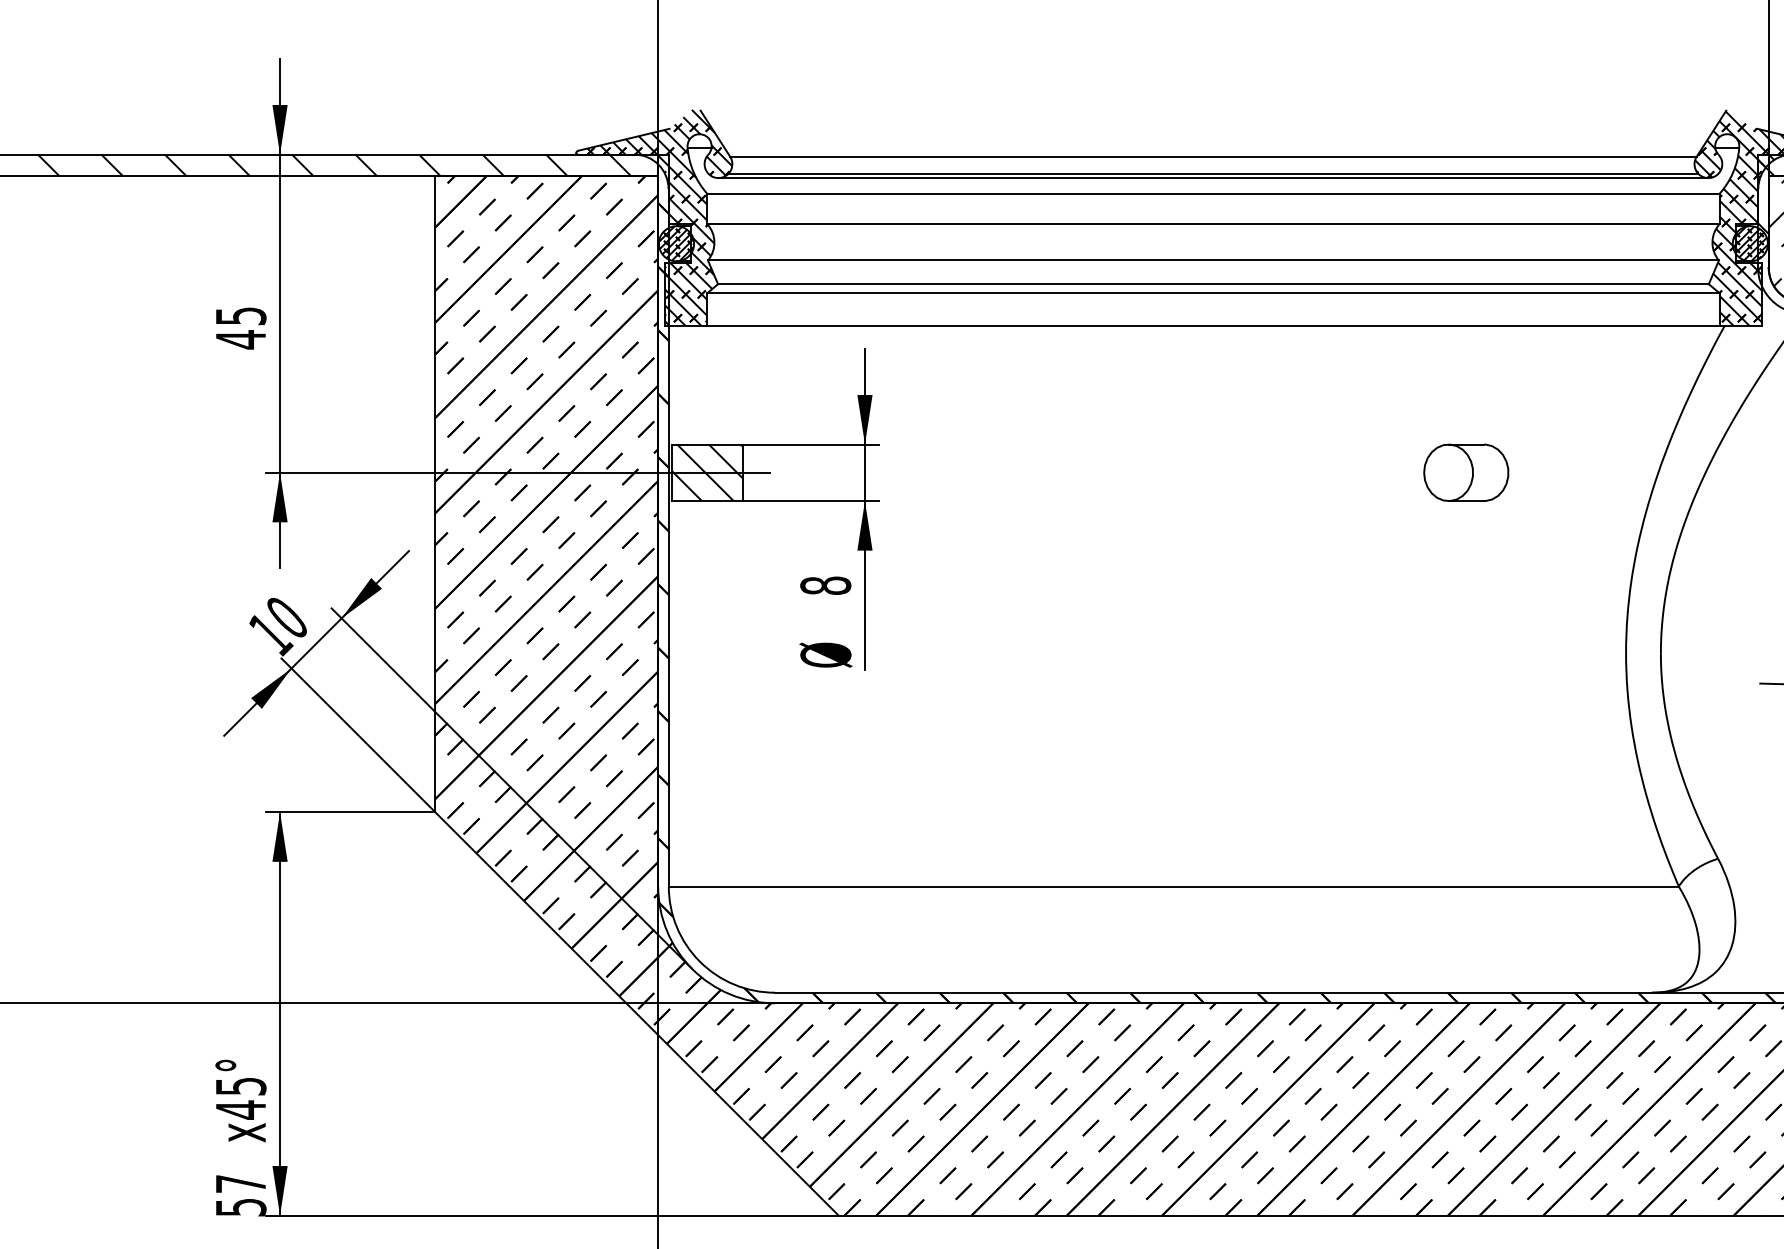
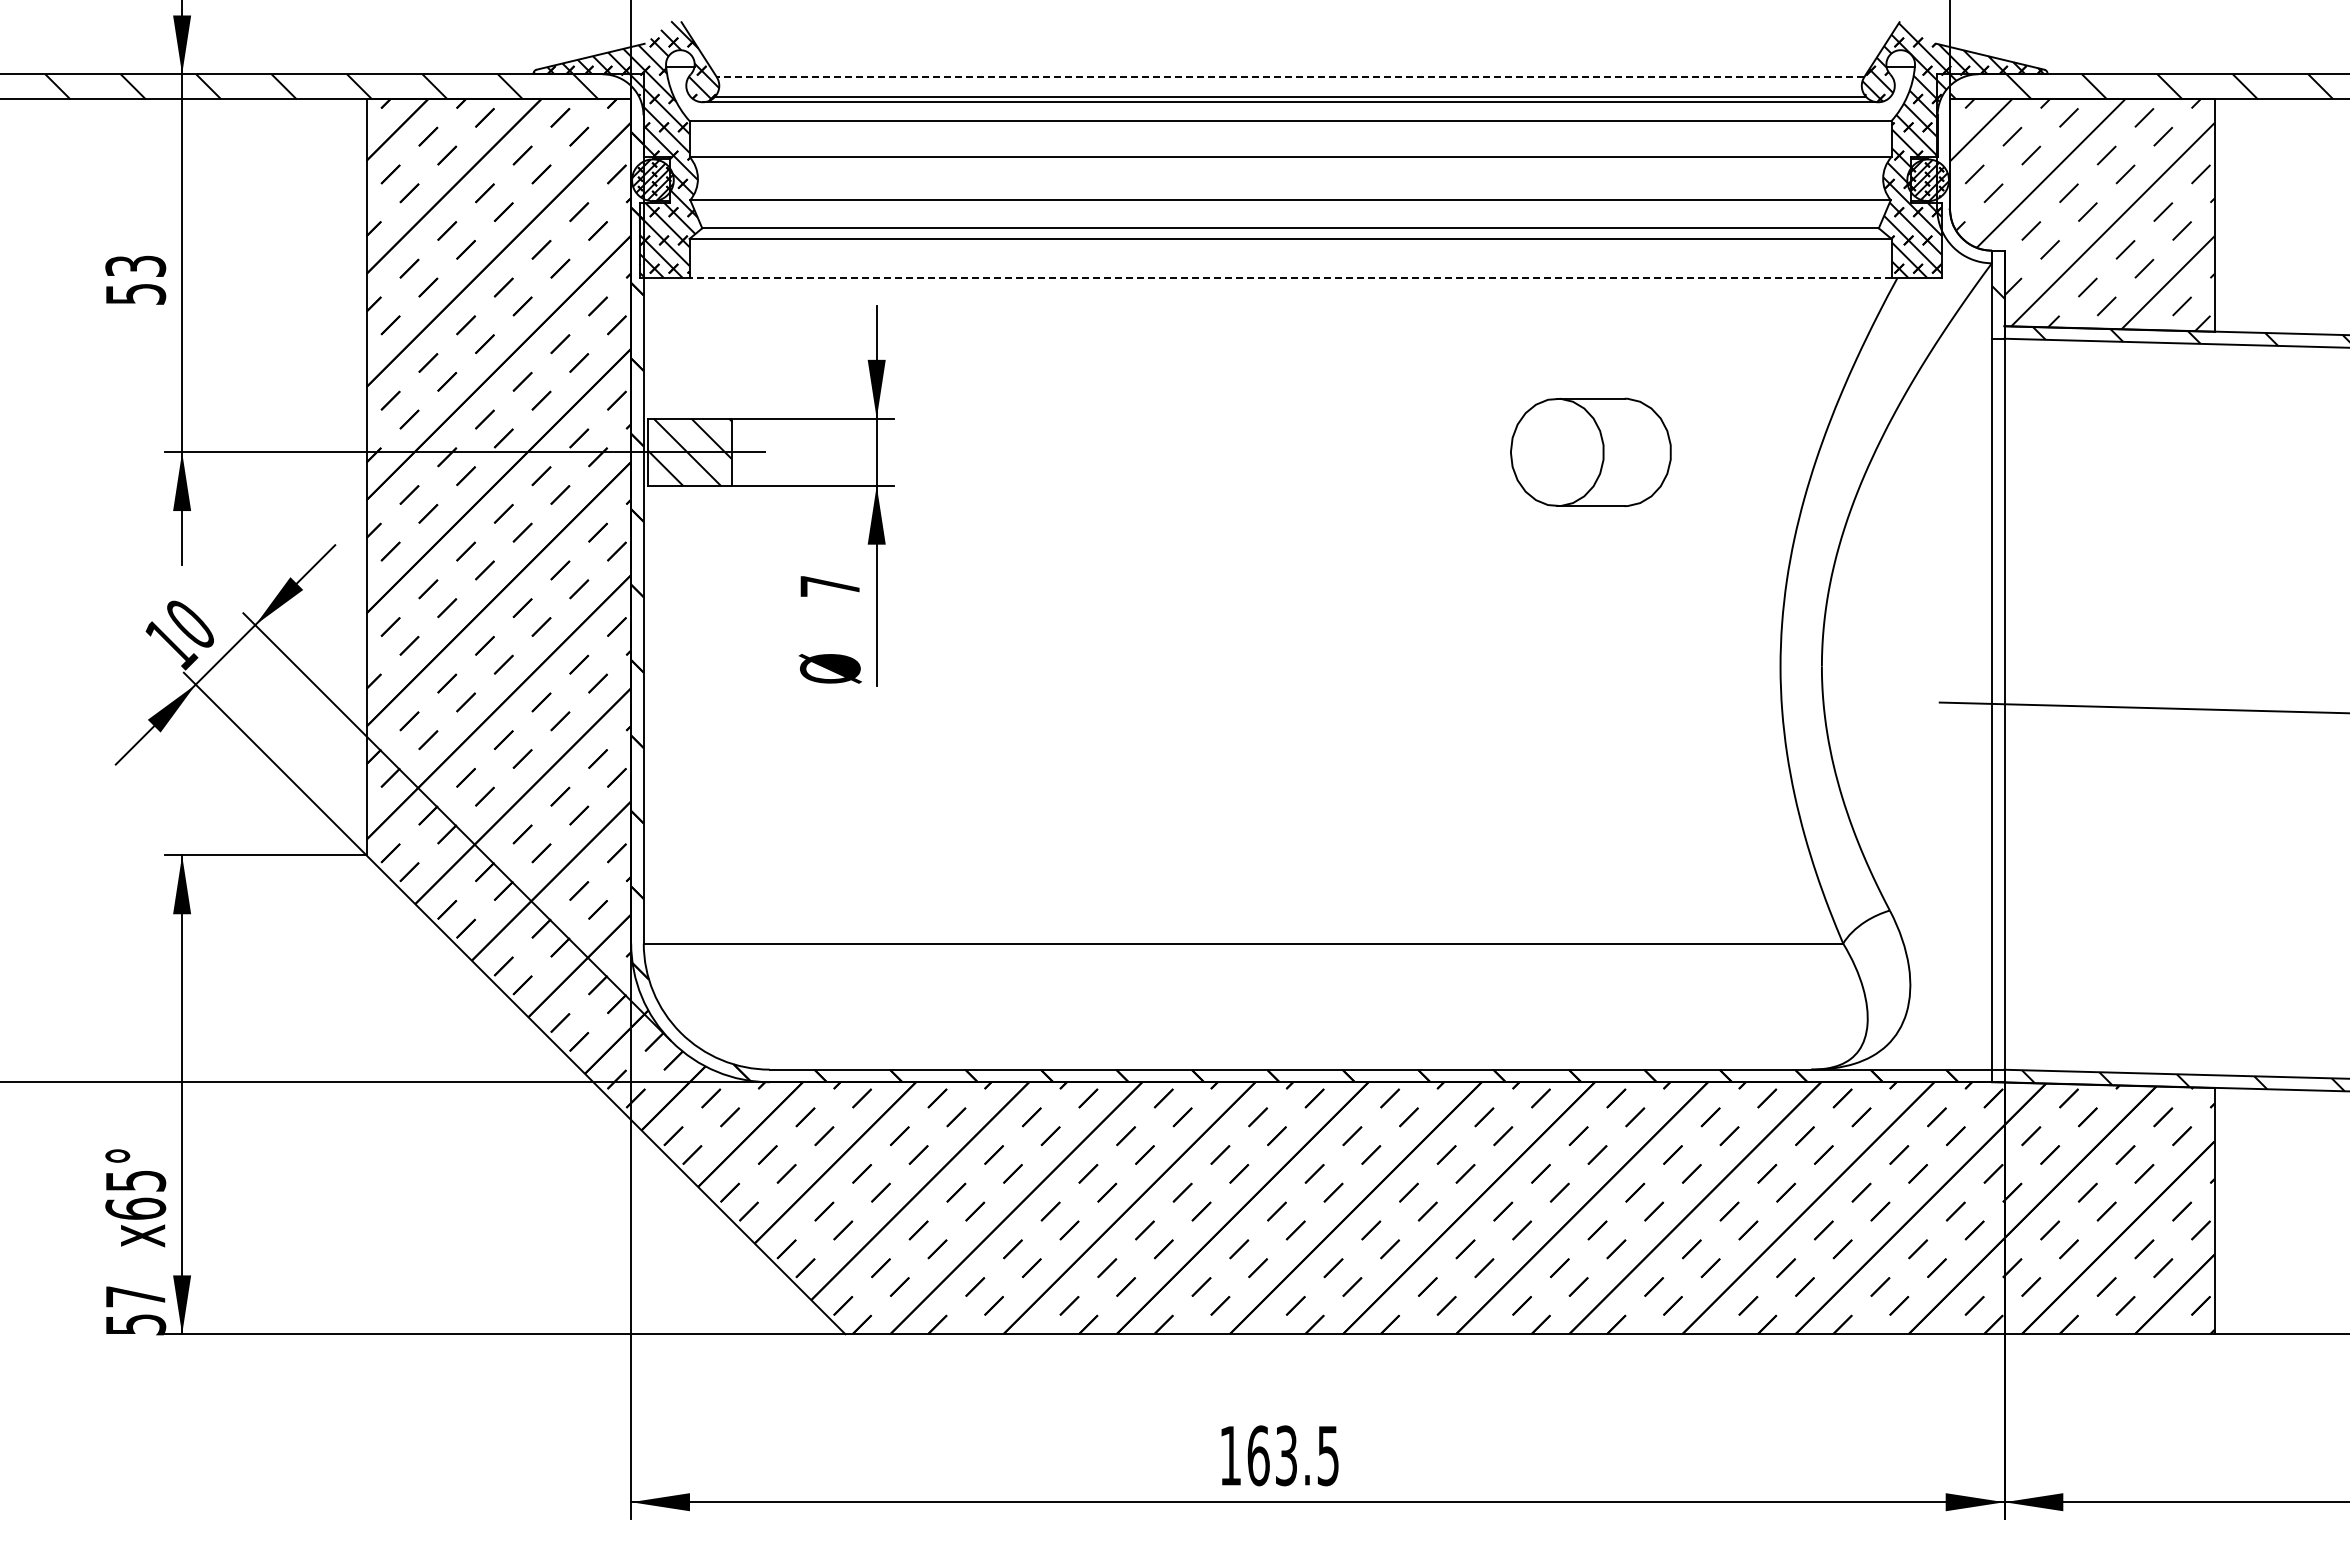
line: (1213, 156) -> (1290, 76), solid -> dashed
hatch: (1763, 196) -> (1943, 124), removed
line: (1213, 325) -> (1290, 277), solid -> dashed
text: (240, 328) -> (135, 280), 45 -> 53
part: (1466, 472) -> (1590, 451), size x1.6
text: (825, 585) -> (829, 586), 8 -> 7
text: (240, 1109) -> (135, 1208), x45° -> x65°

